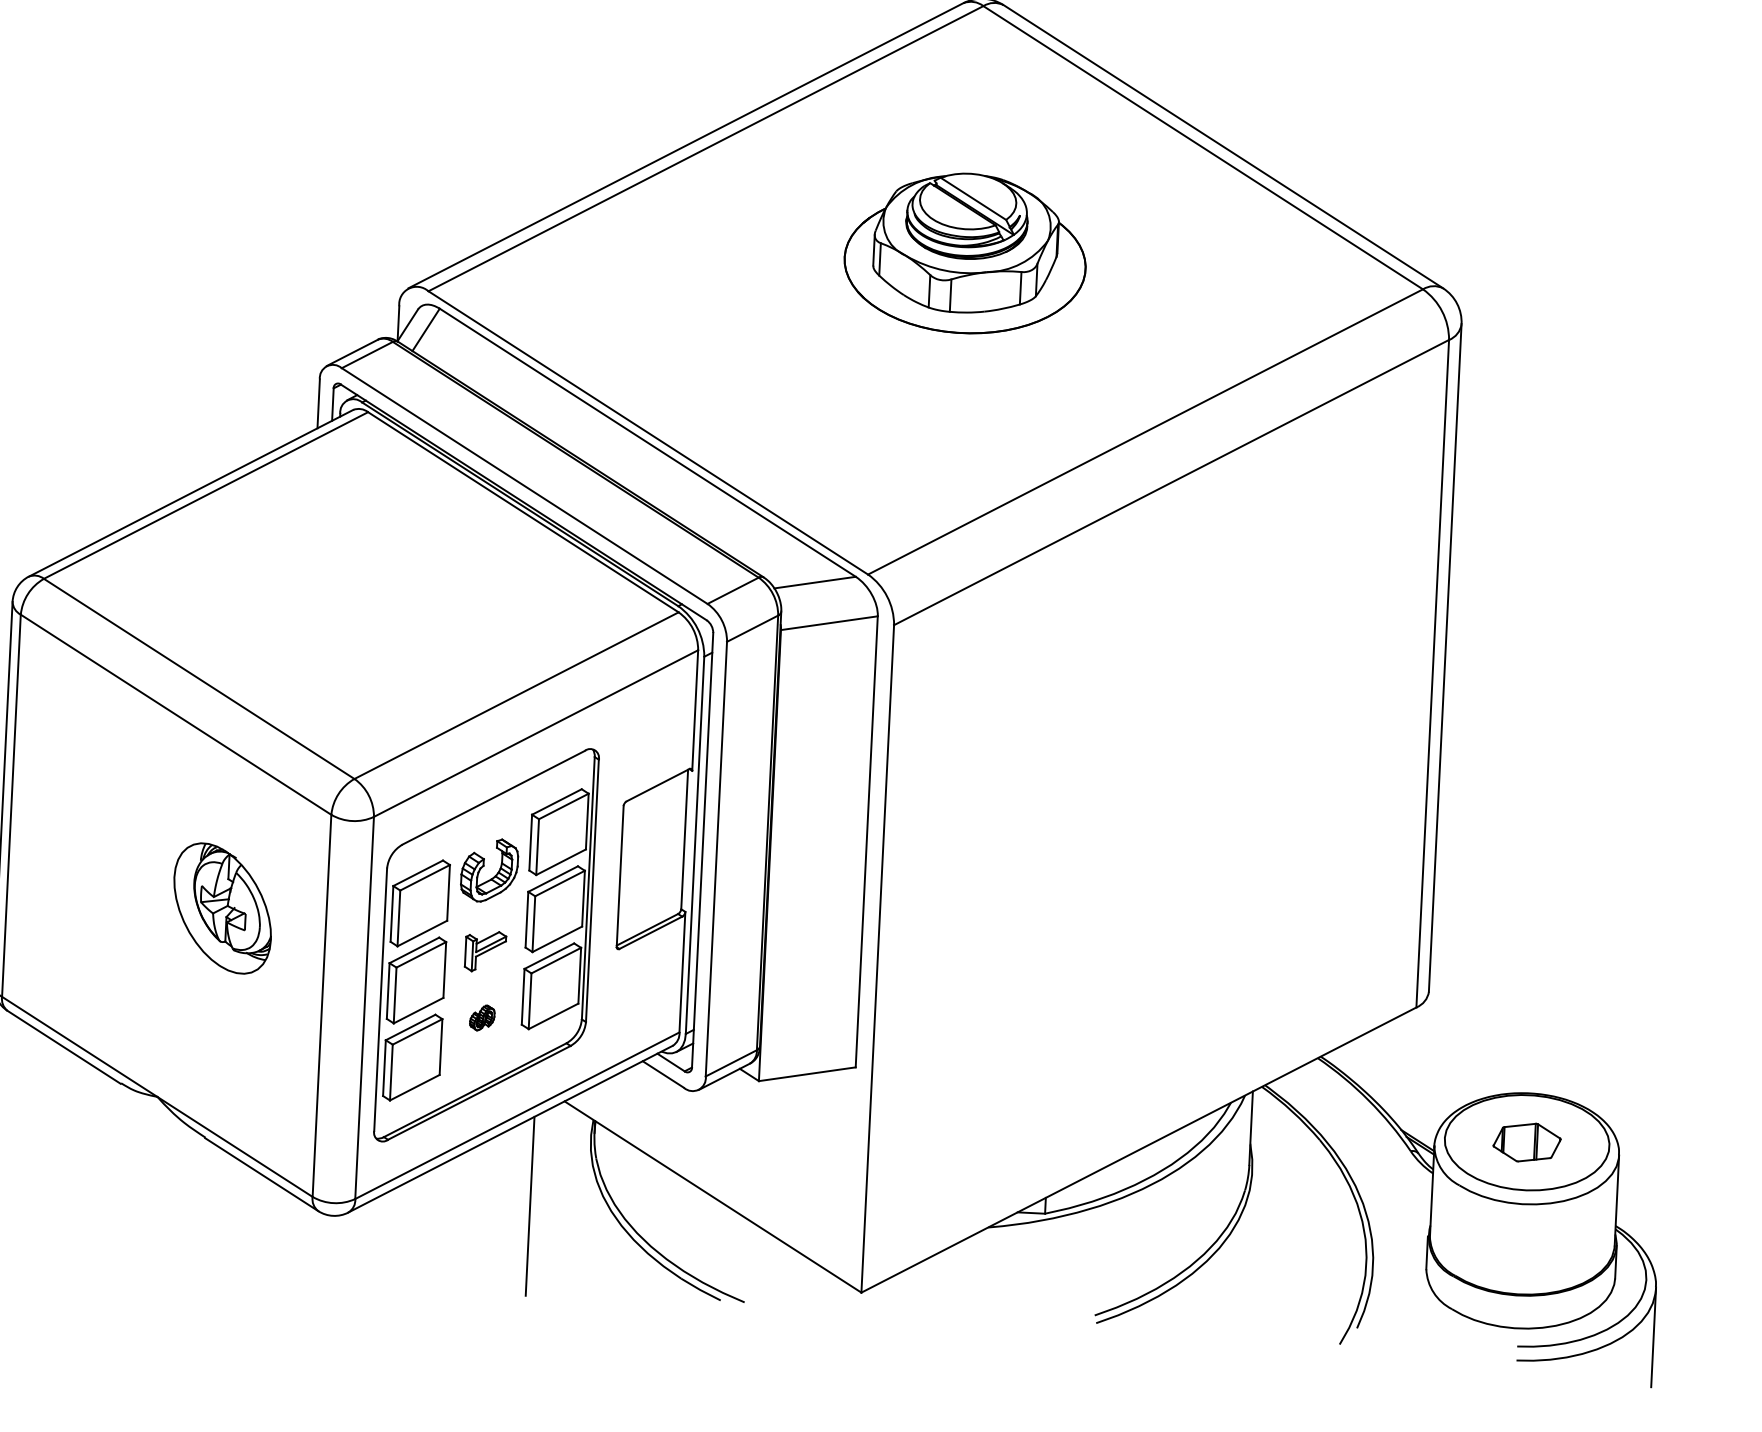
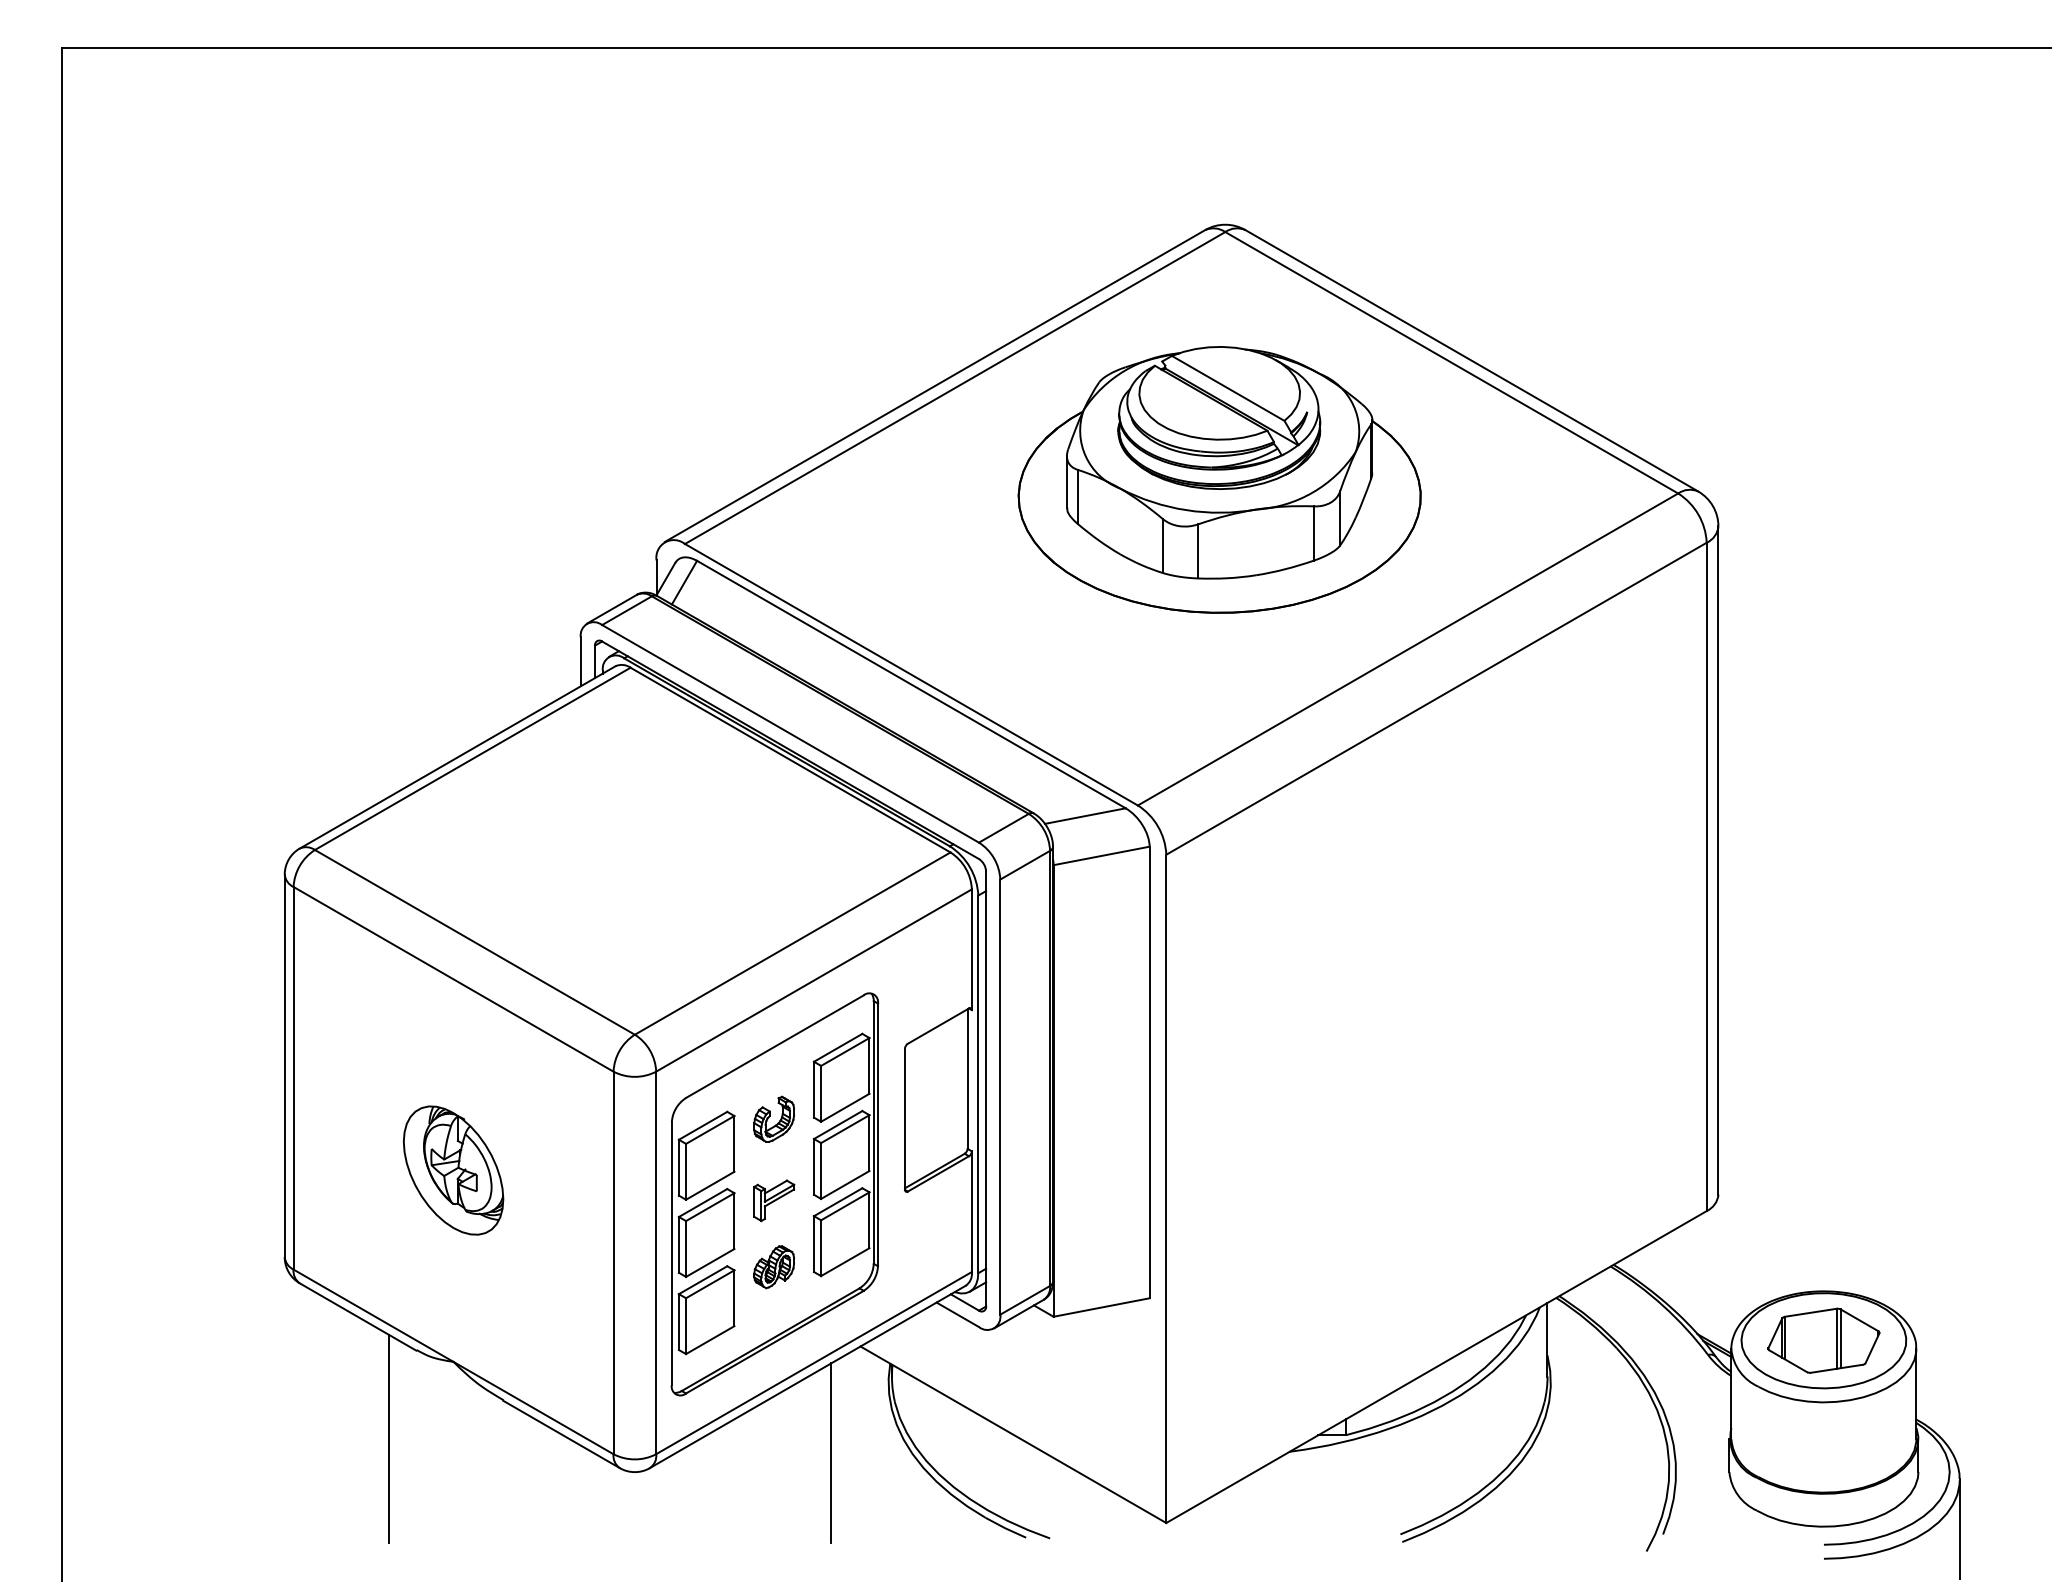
part: (965, 252) -> (1219, 479), size x1.67
part: (488, 869) -> (773, 1118), size x0.71
part: (222, 908) -> (453, 1170), moved
part: (482, 1018) -> (774, 1267), size x1.67
part: (1526, 1142) -> (1823, 1340), size x1.67
line: (88, 1170) -> (388, 1438), added

